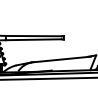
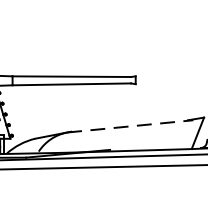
line: (61, 59) -> (130, 126), solid -> dashed

